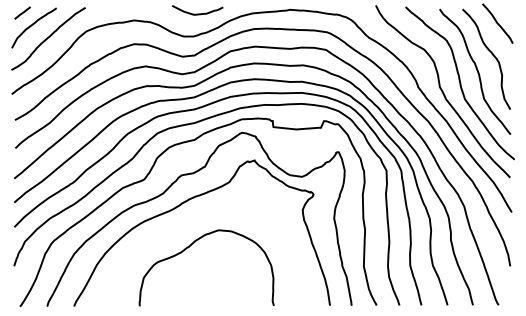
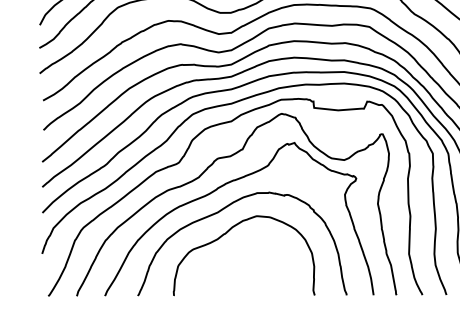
curve: (185, 225) -> (221, 211), added

